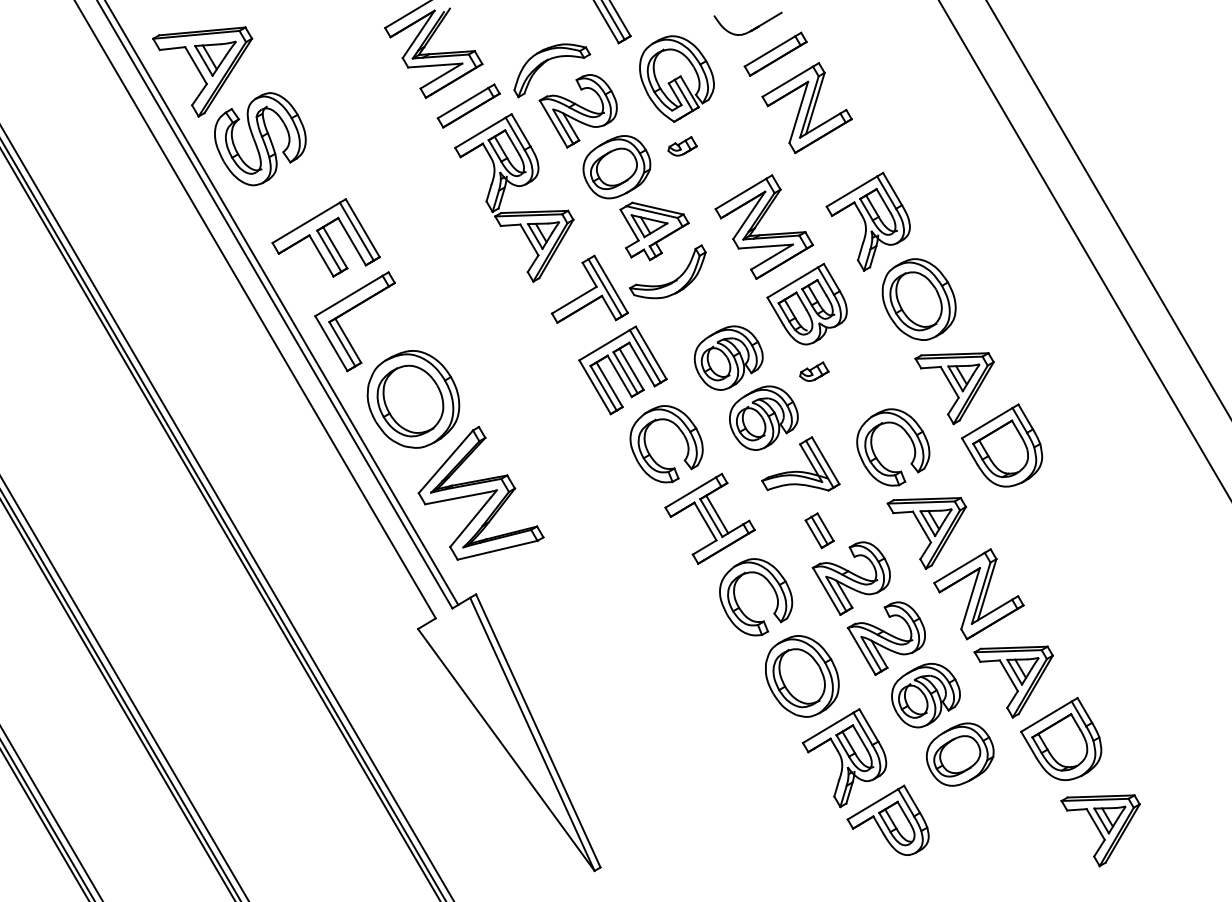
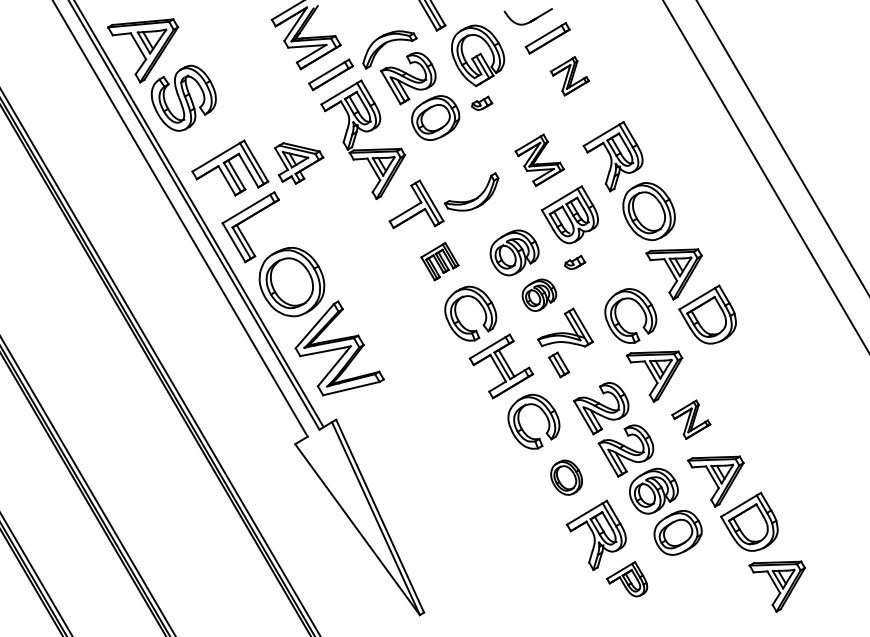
part: (806, 107) -> (569, 75), size x0.6
part: (764, 226) -> (539, 159), size x0.7
part: (654, 231) -> (299, 163), moved
part: (622, 370) -> (439, 261), size x0.6
part: (763, 417) -> (539, 294), size x0.7
part: (819, 530) -> (558, 364), moved
part: (978, 594) -> (690, 419), size x0.6
part: (802, 676) -> (566, 477), size x0.6
part: (887, 819) -> (626, 578), size x0.7

